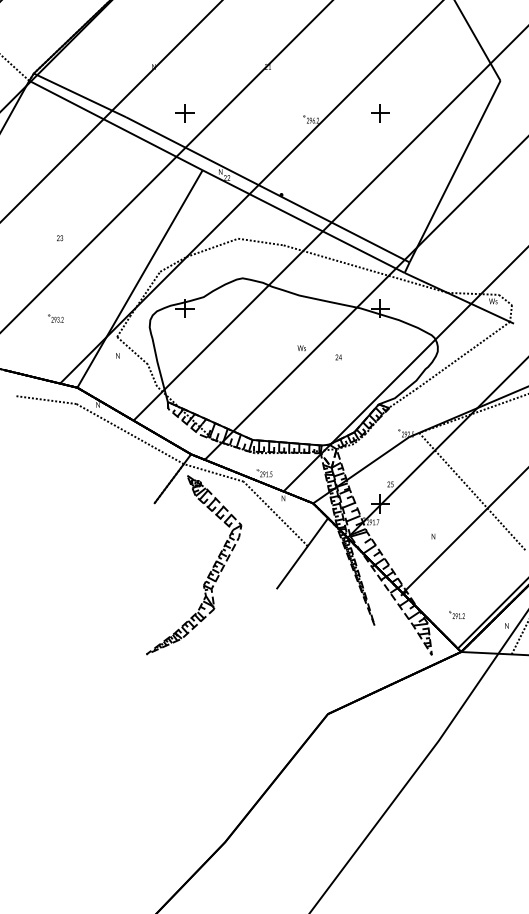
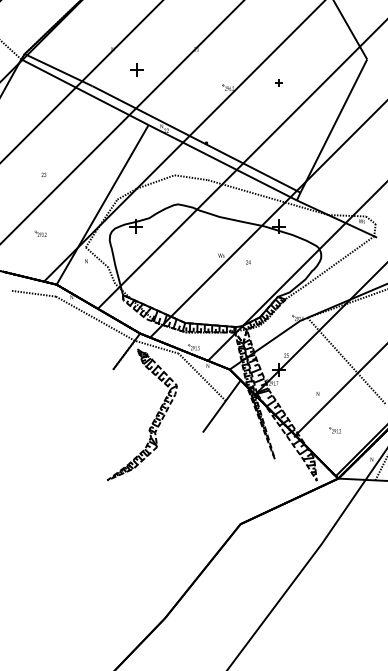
part: (184, 112) -> (136, 69), moved
part: (379, 112) -> (278, 82), size x0.6
part: (455, 615) -> (334, 430), moved

